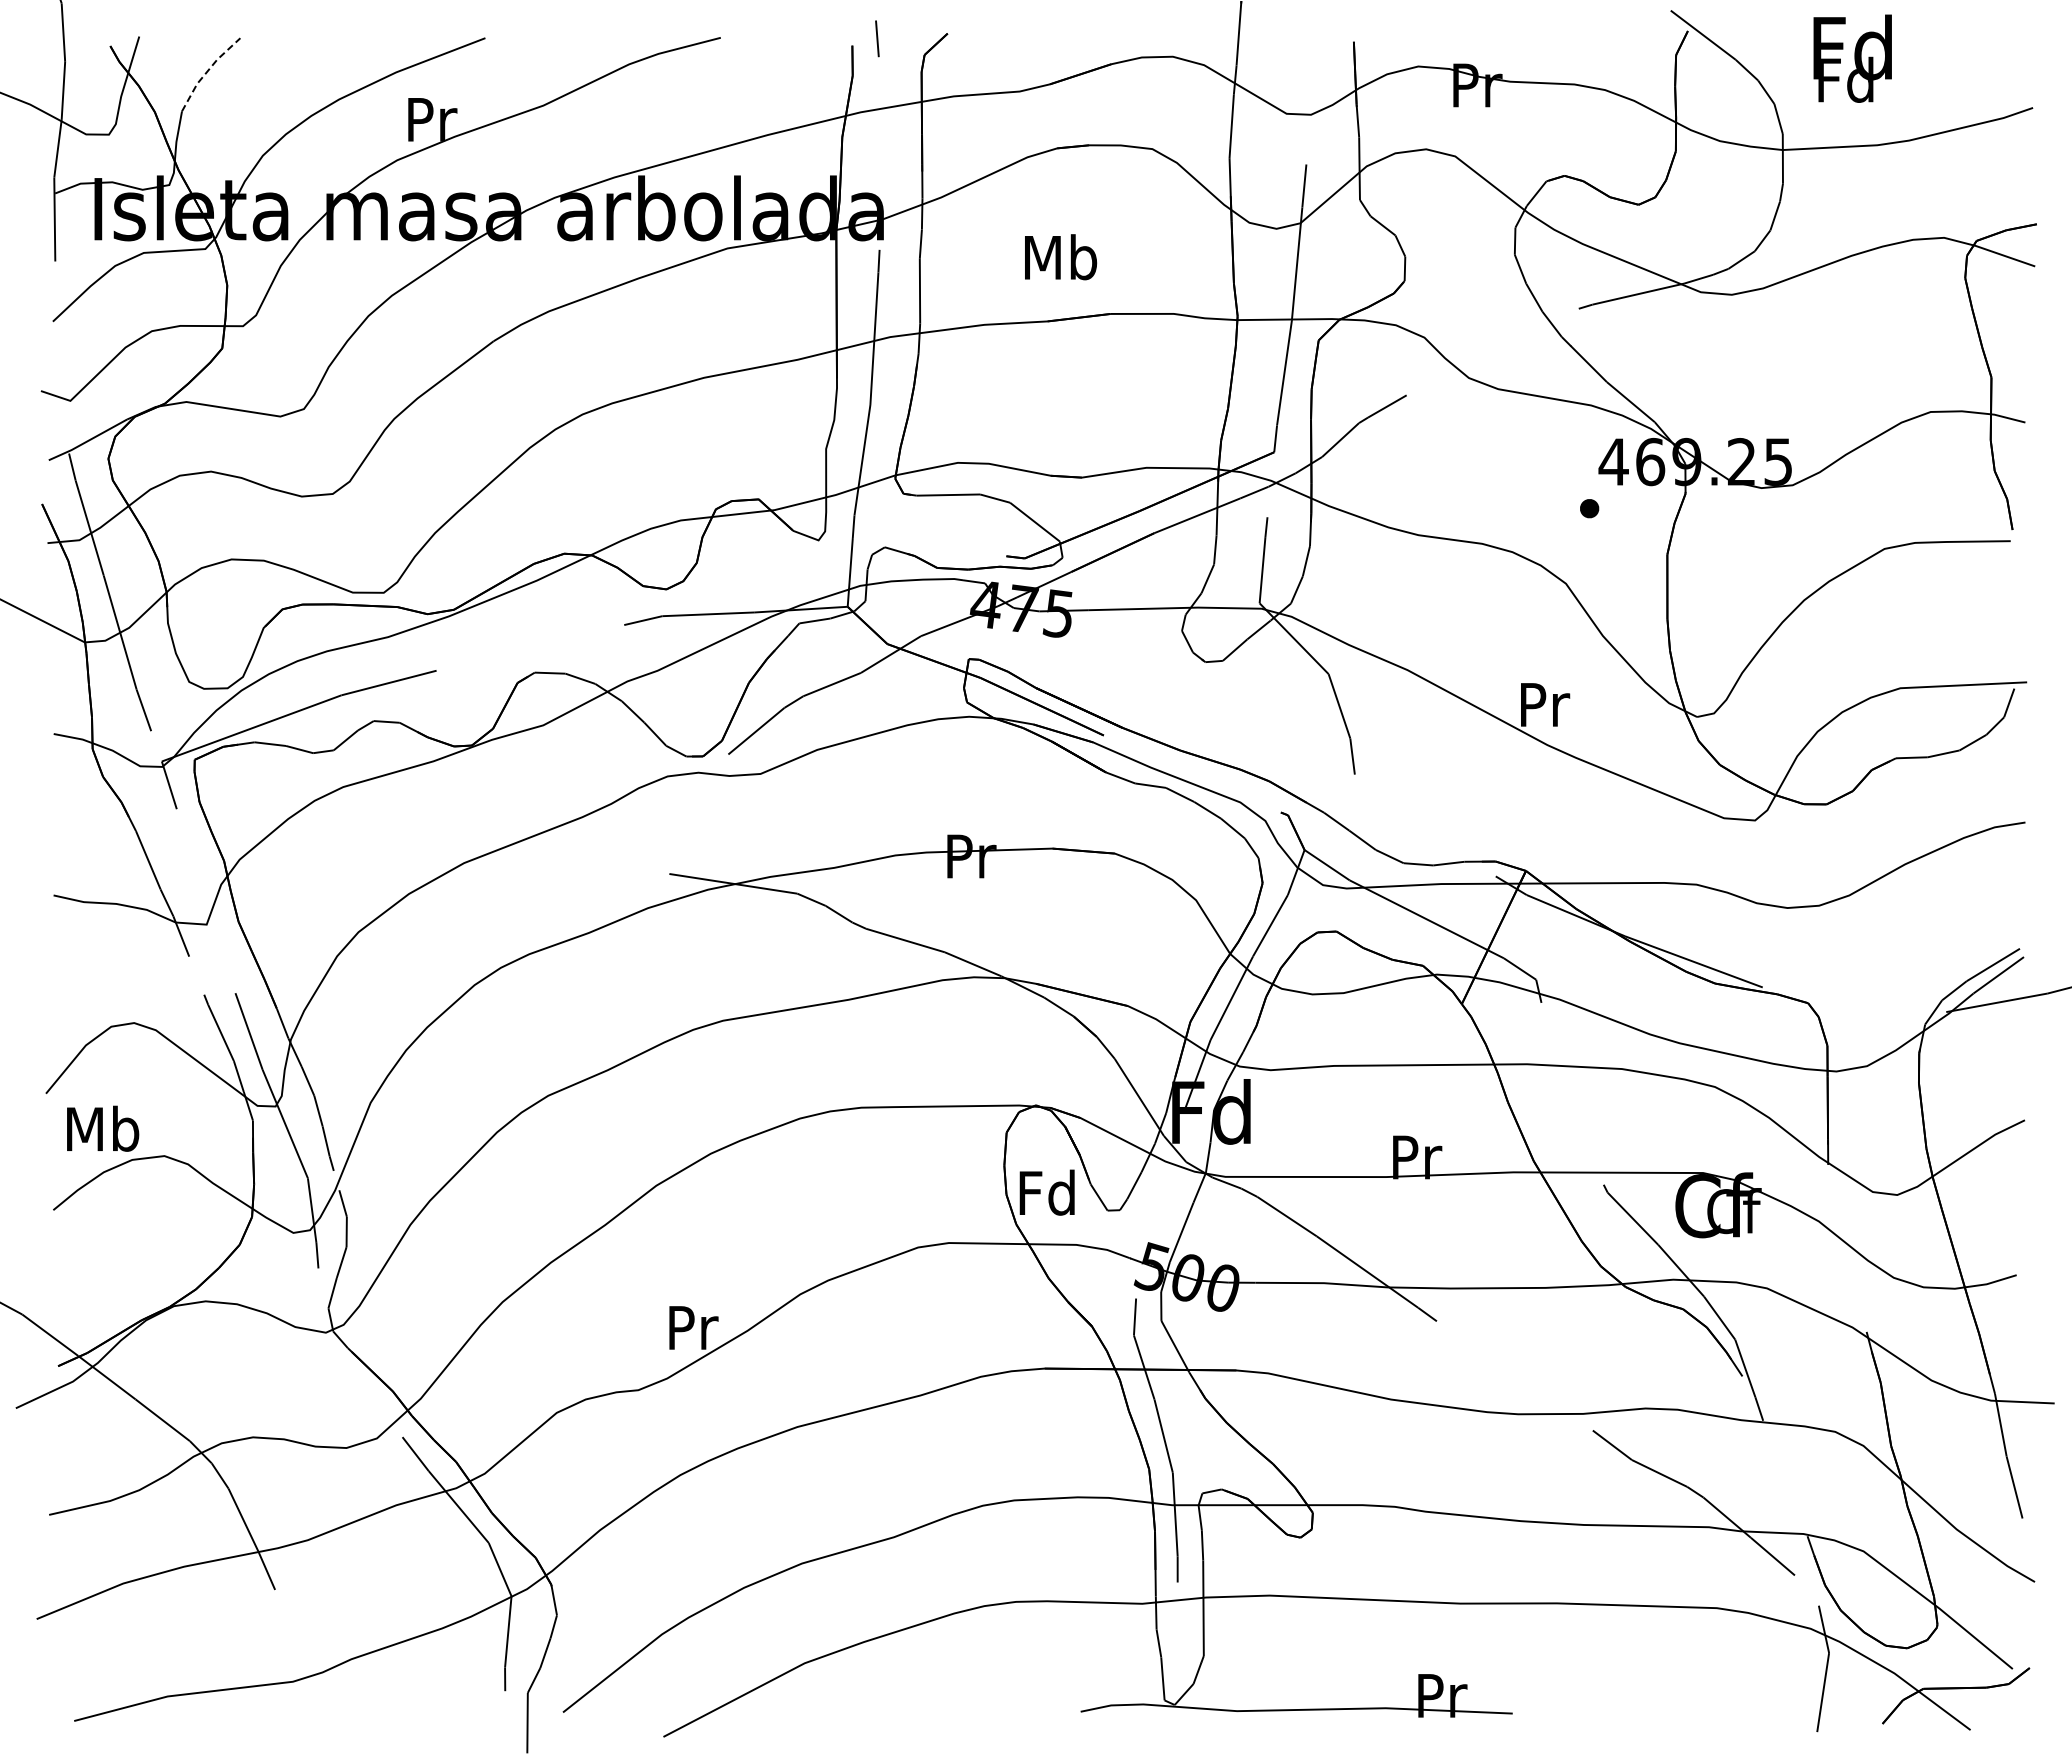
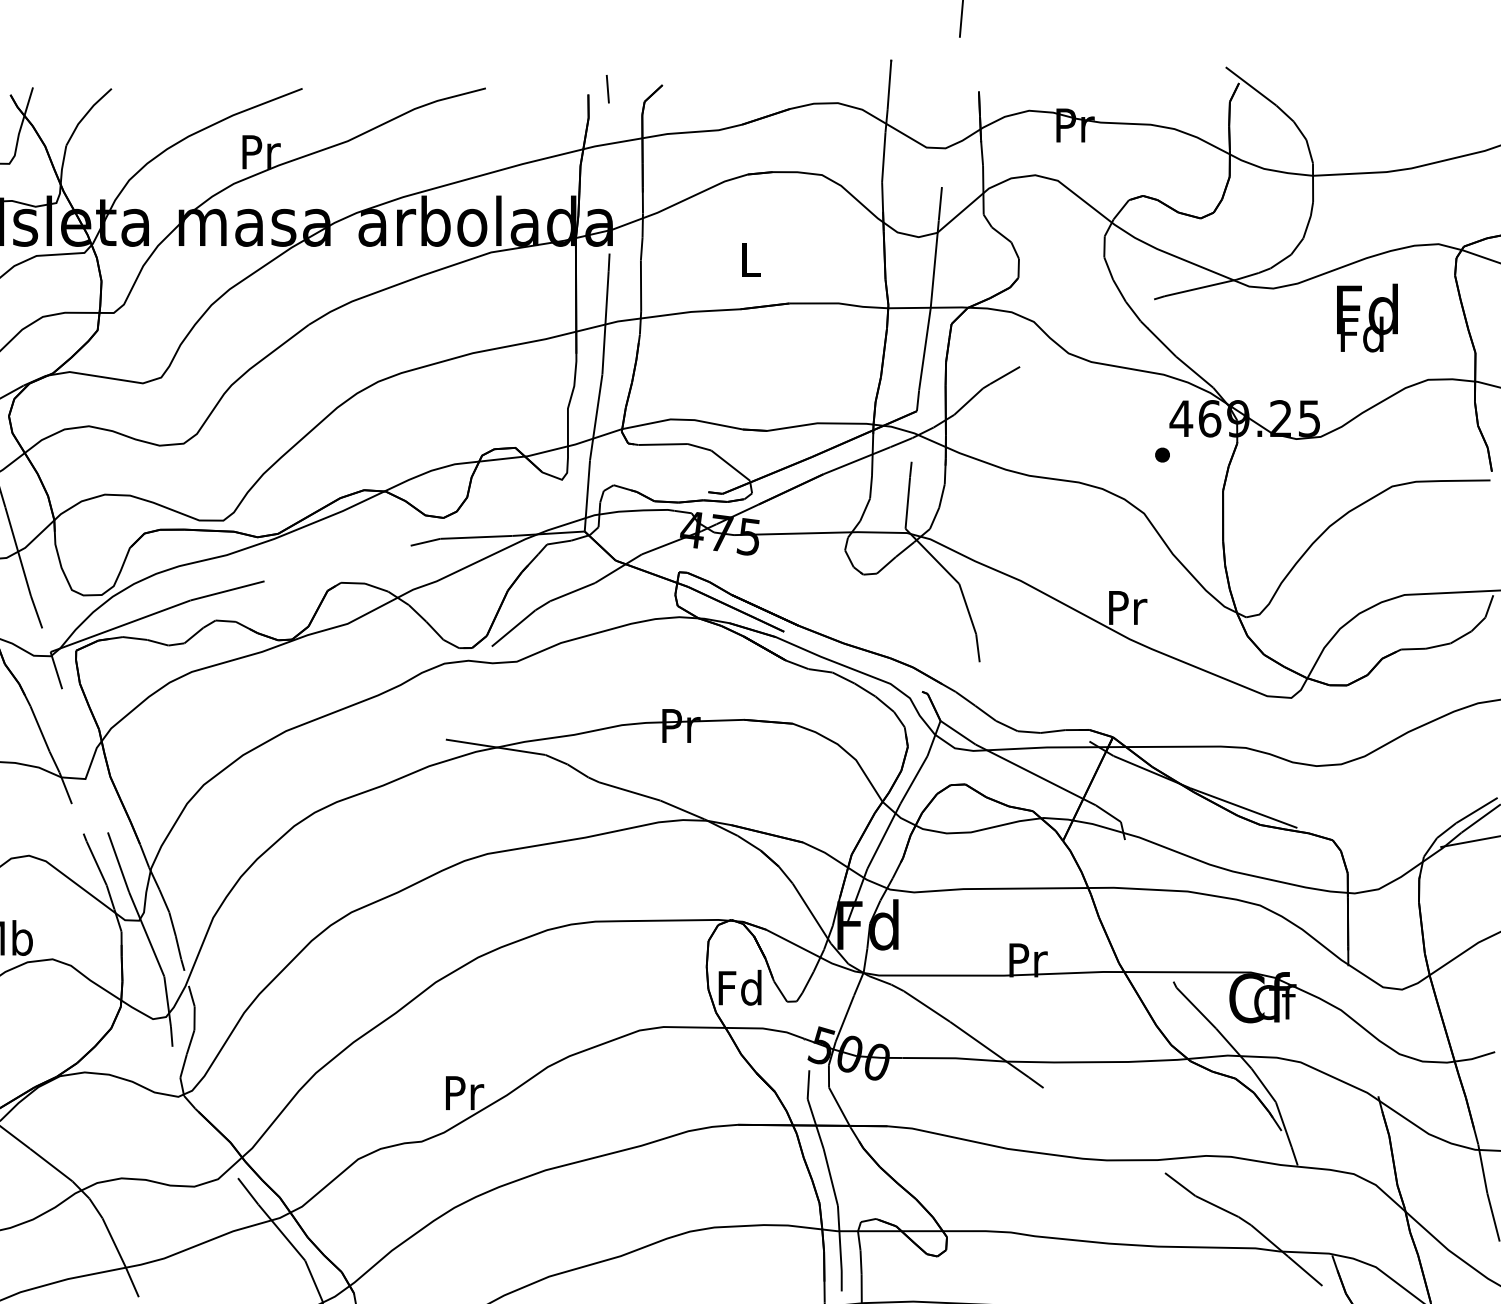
text: (1852, 58) -> (1367, 317), moved
line: (207, 71) -> (86, 114), dashed -> solid
text: (1061, 257) -> (751, 259), Mb -> L

